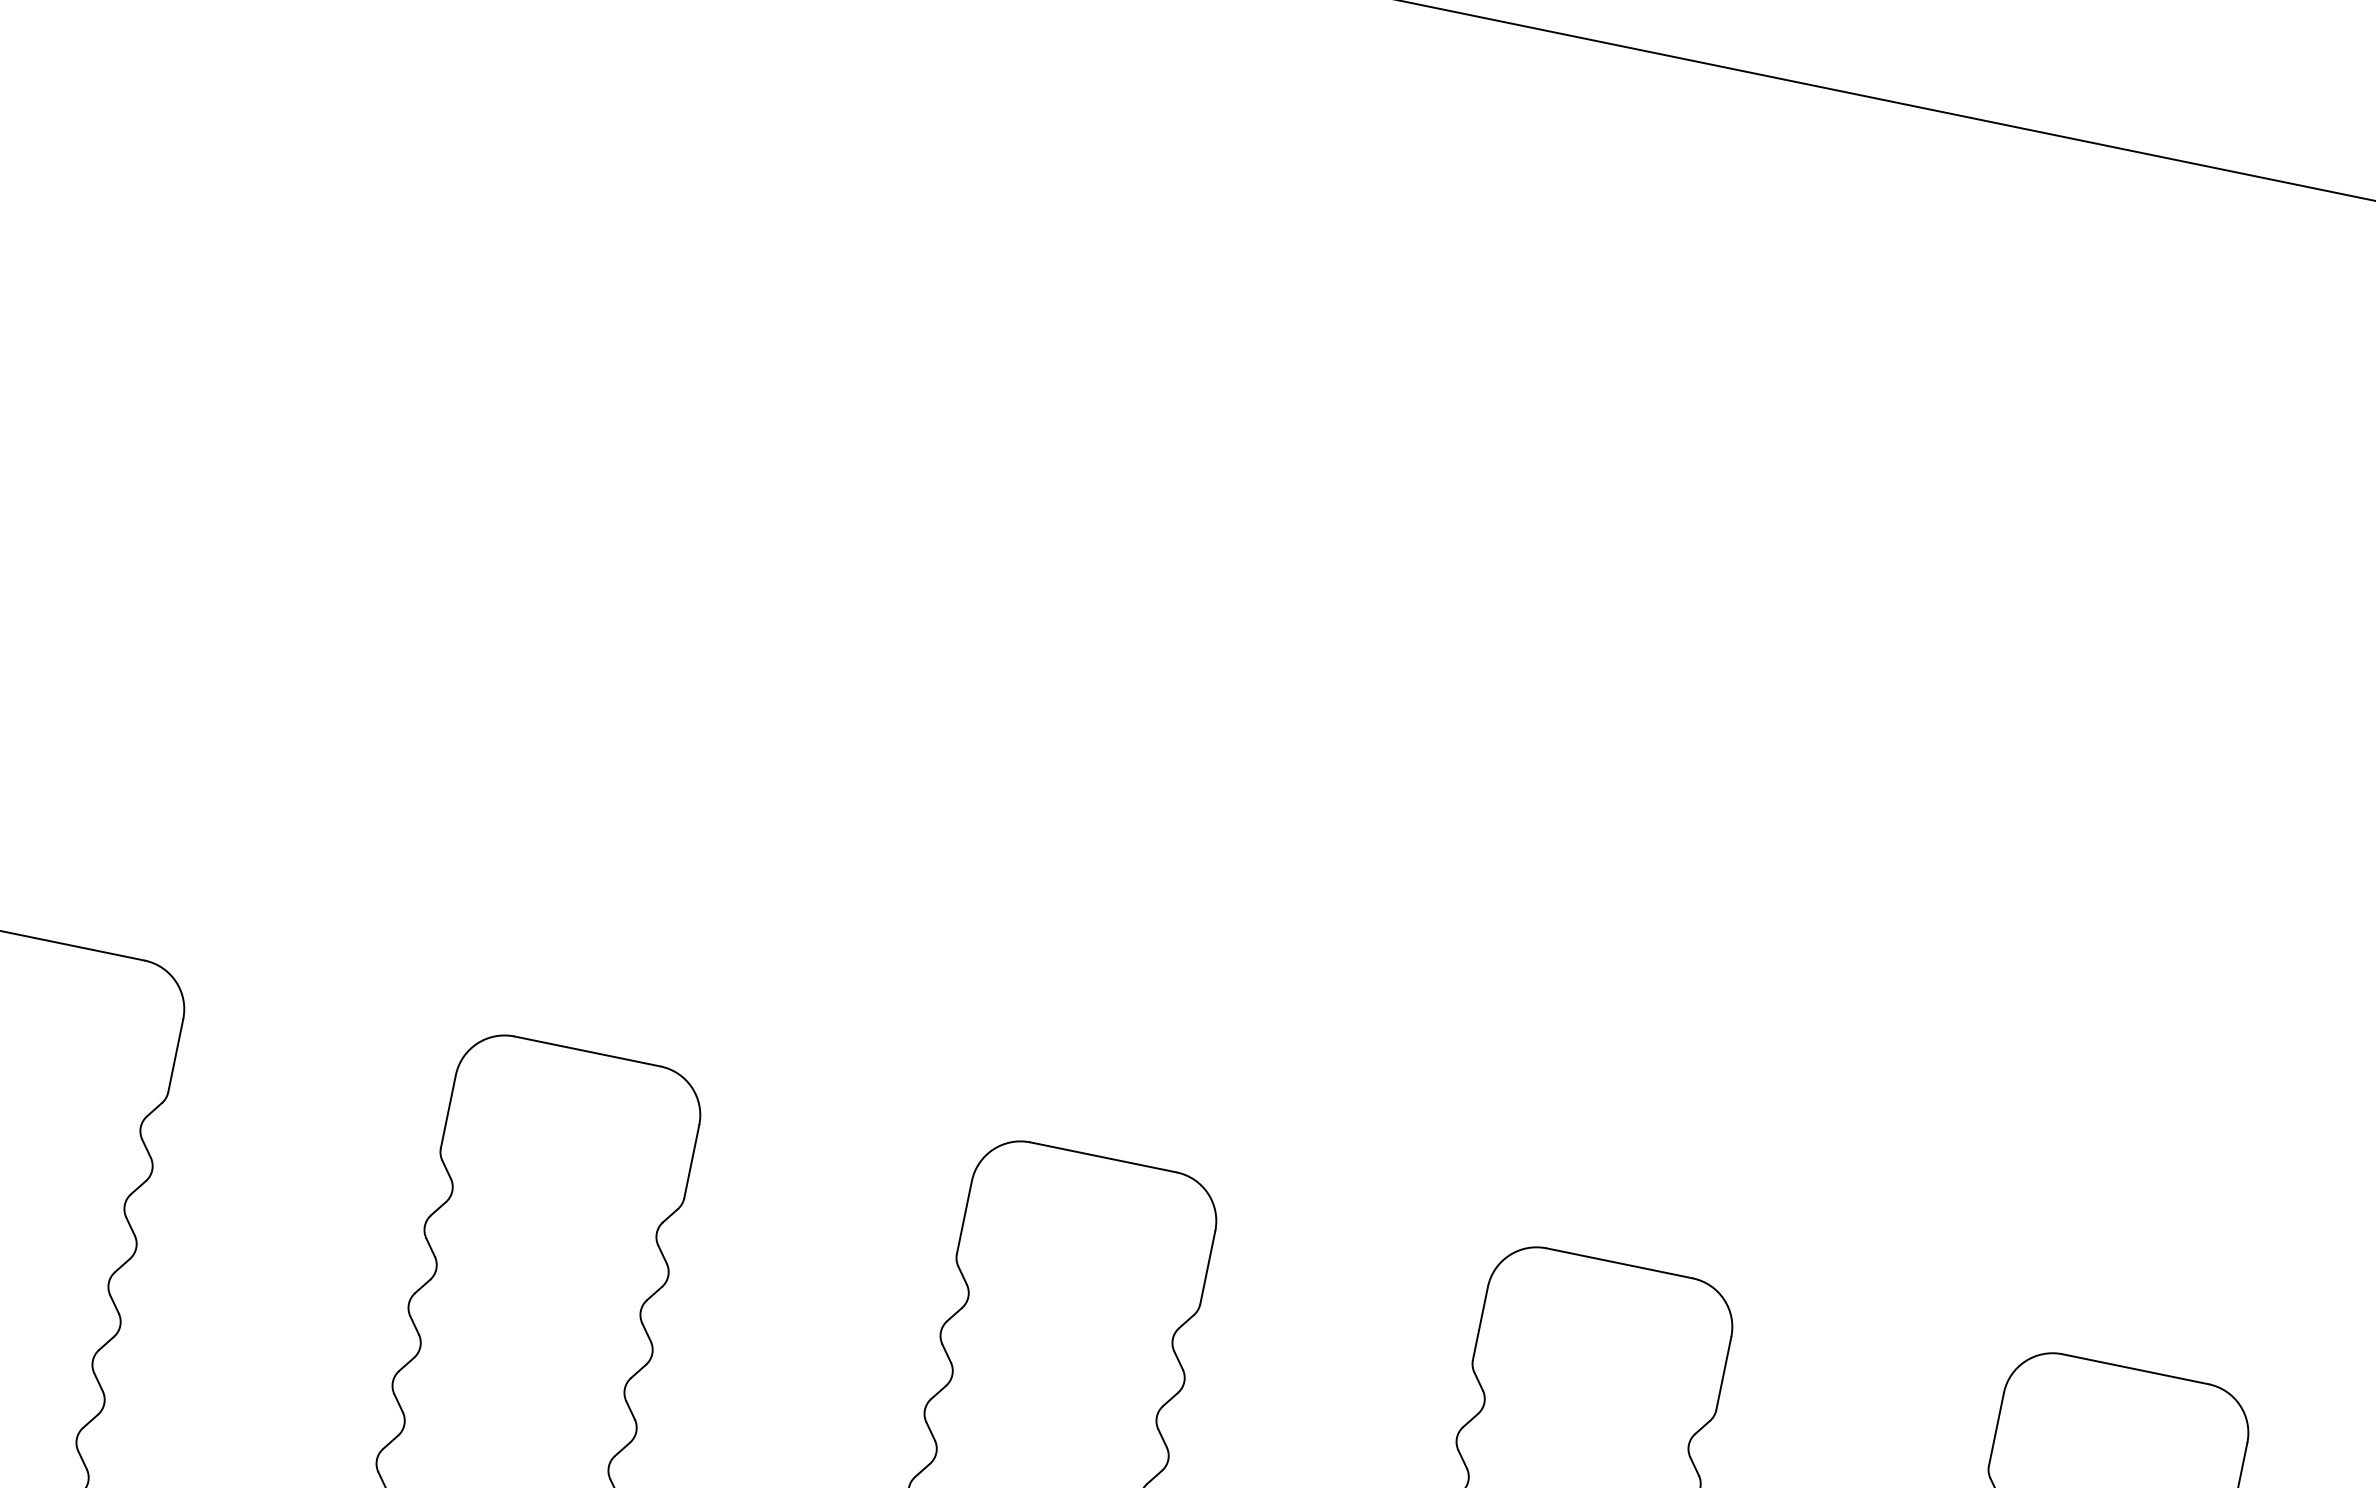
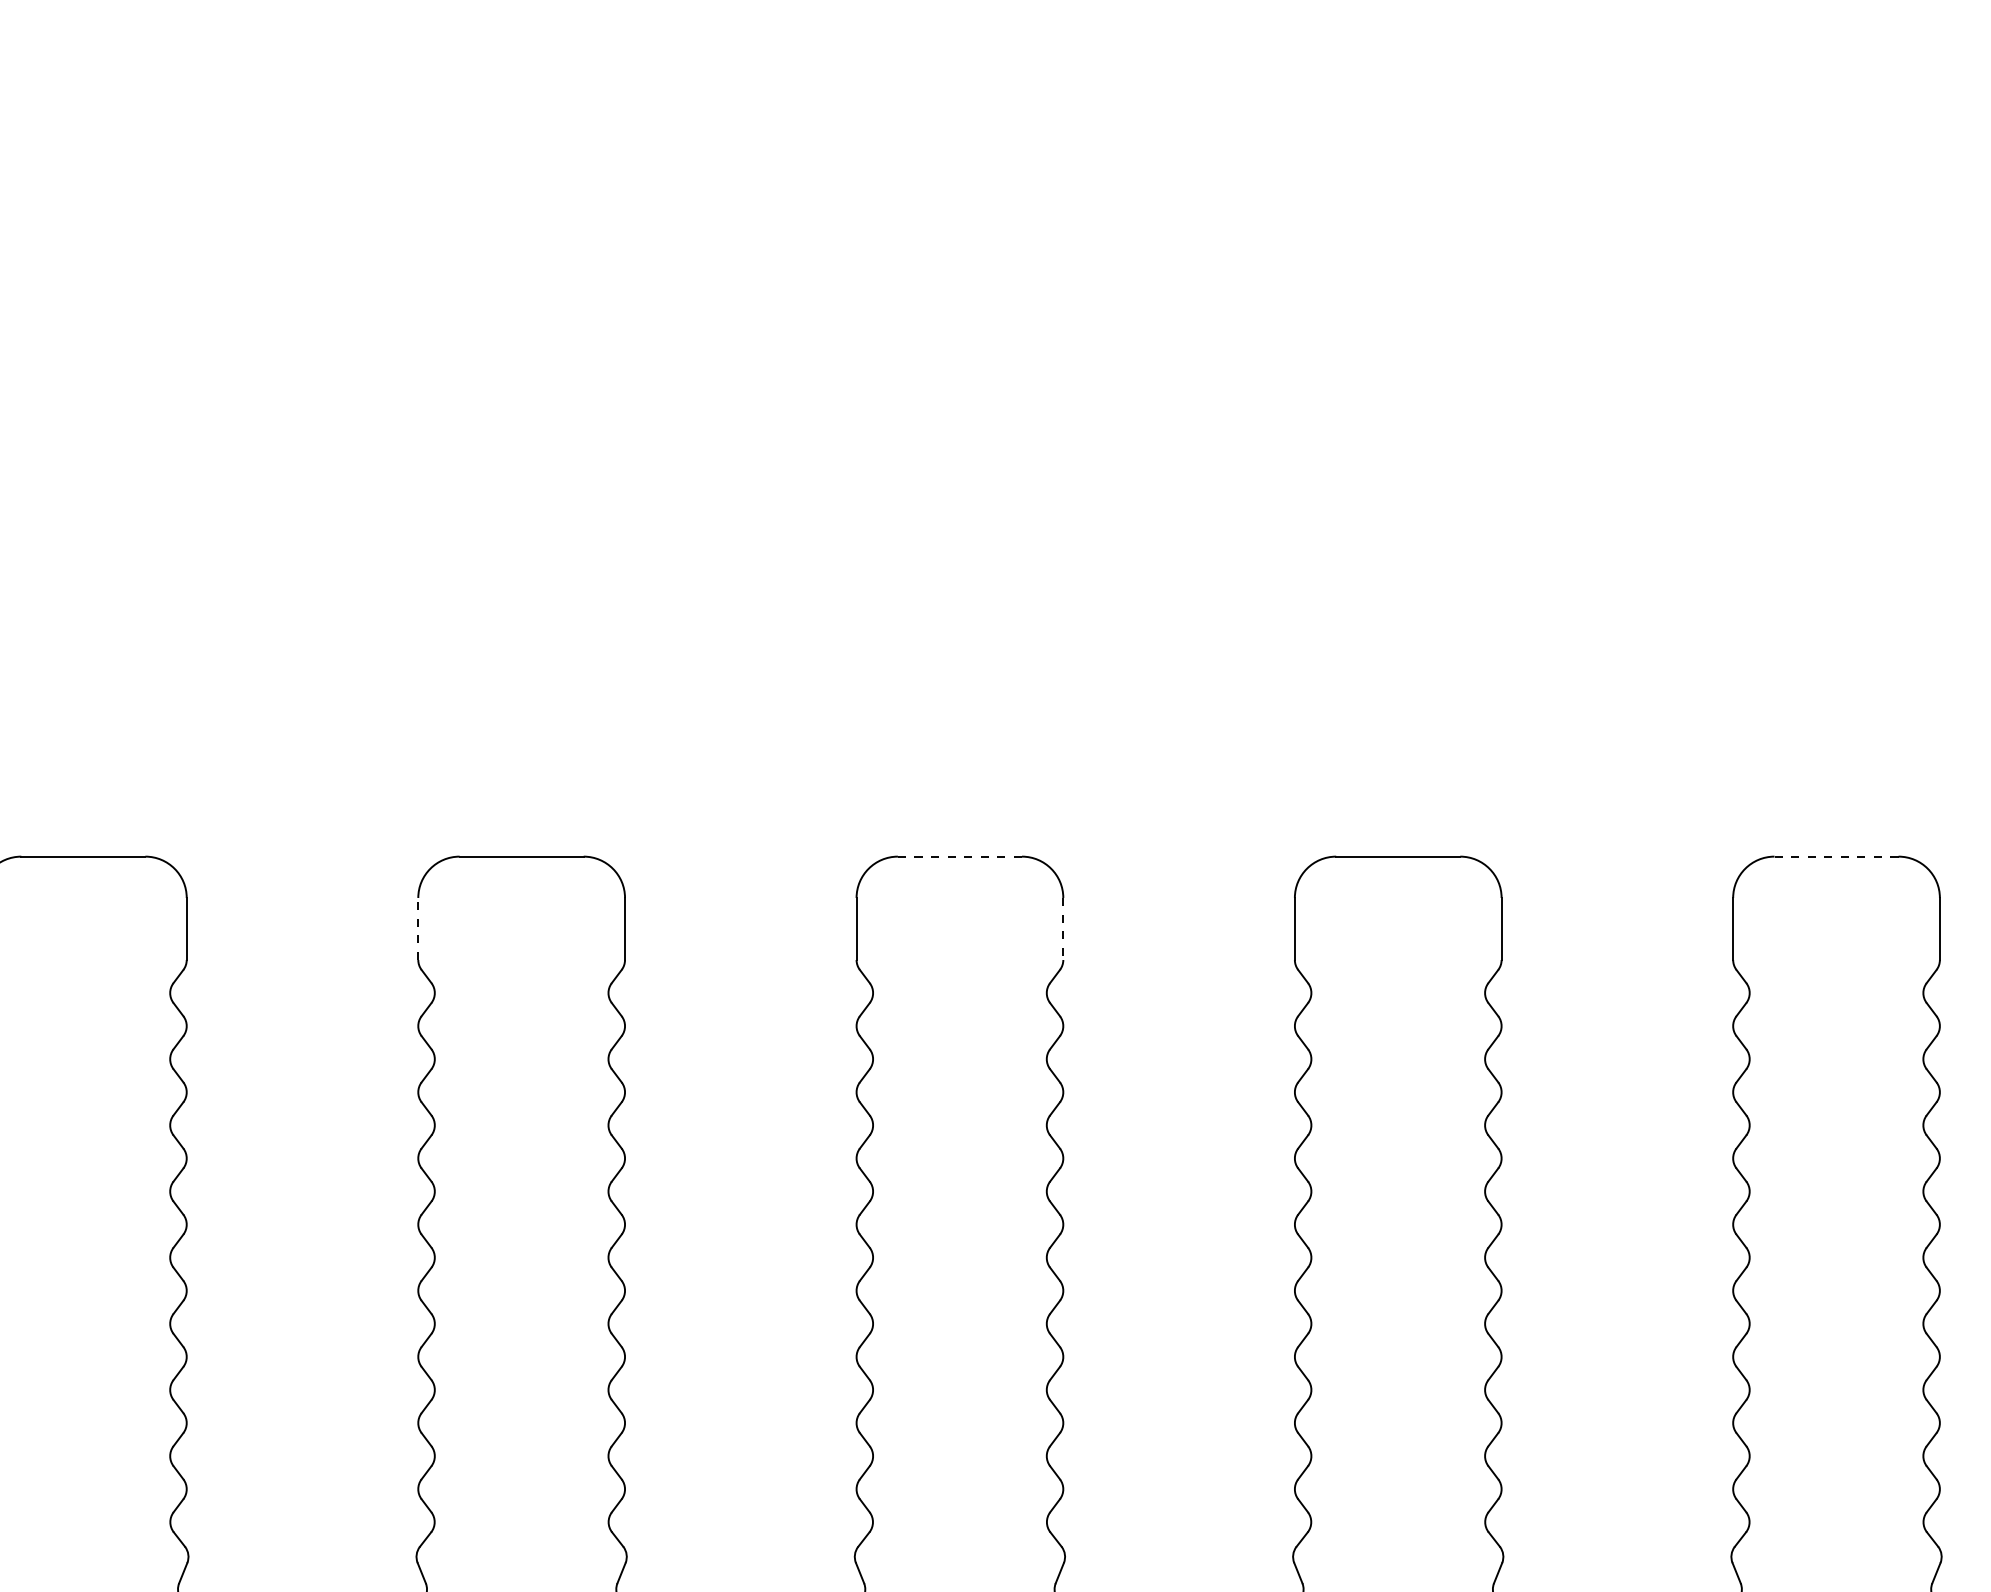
line: (448, 1111) -> (418, 928), solid -> dashed
line: (1104, 1157) -> (960, 856), solid -> dashed
line: (1207, 1268) -> (1063, 929), solid -> dashed
line: (2136, 1369) -> (1837, 856), solid -> dashed

